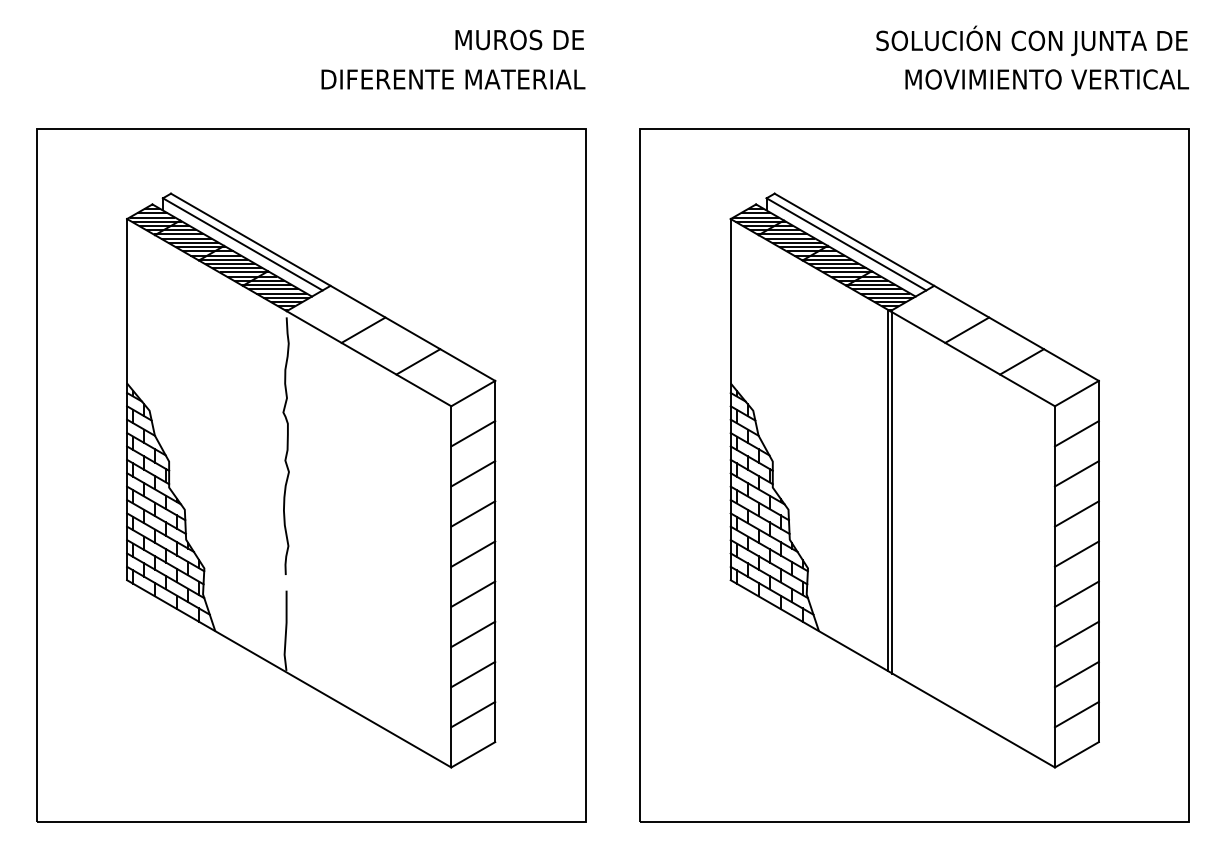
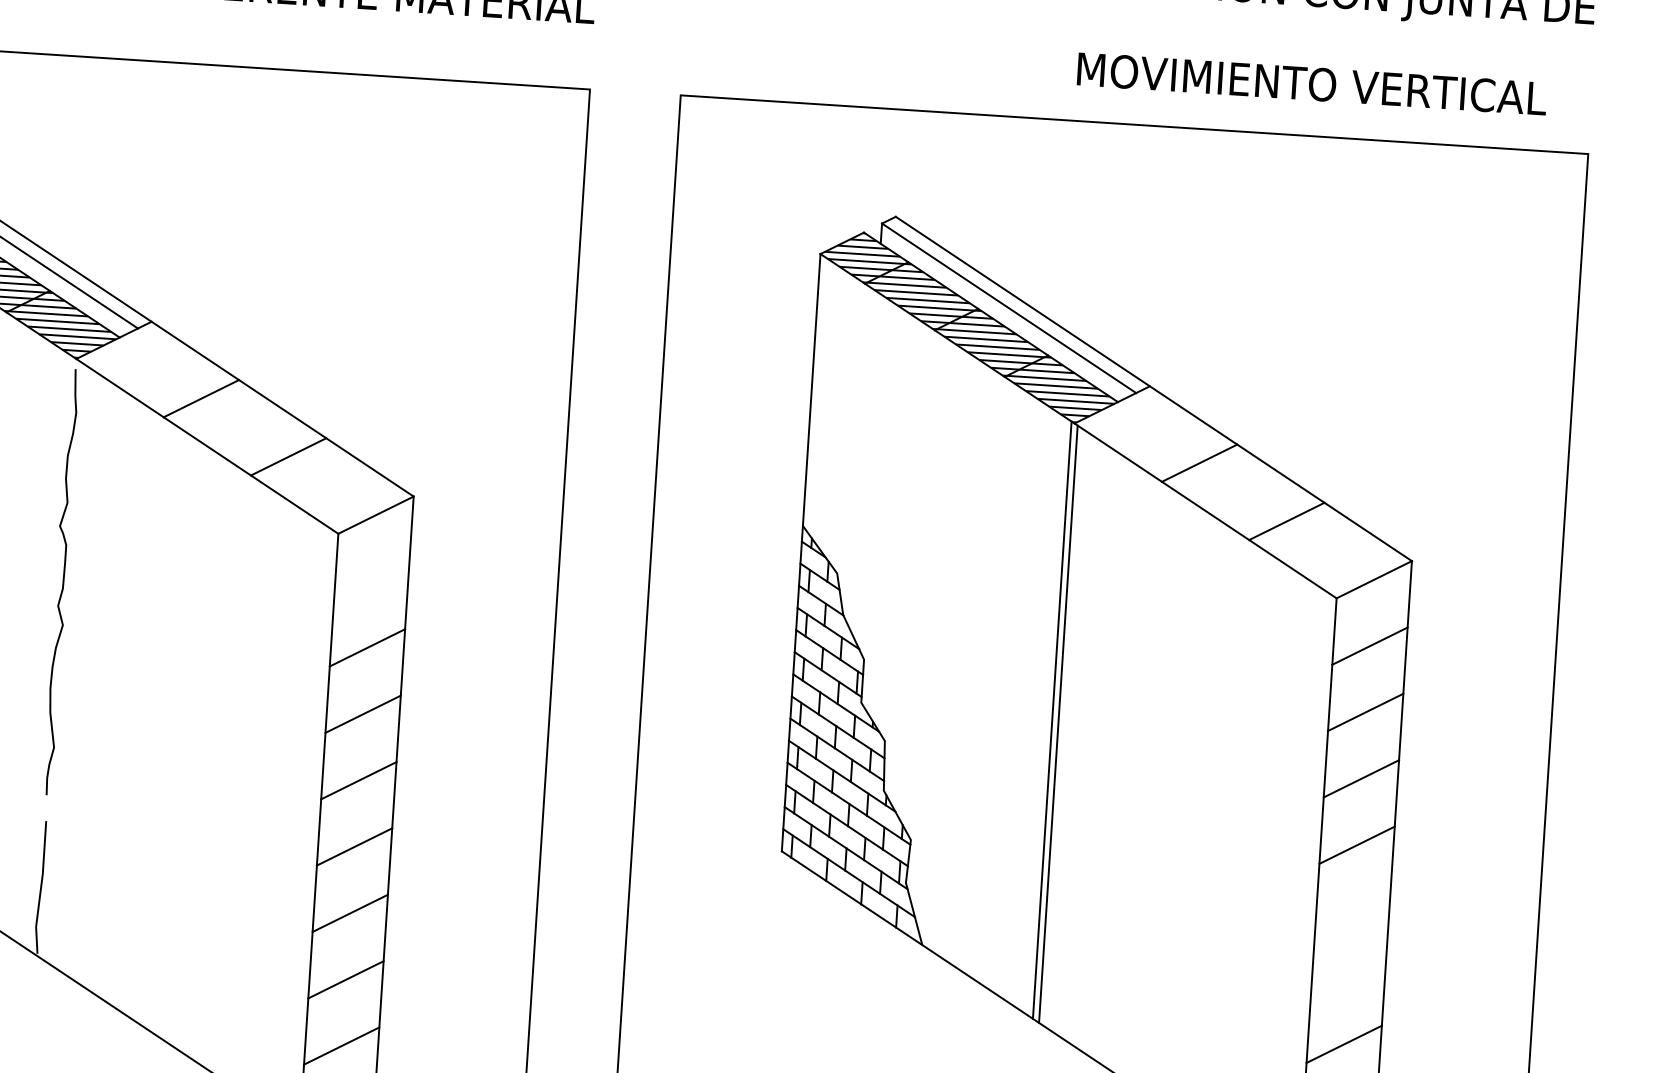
text: (1046, 79) -> (1310, 83), moved
line: (473, 433) -> (372, 581), removed
line: (1076, 593) -> (1352, 910), removed
line: (1076, 634) -> (1347, 978), removed

